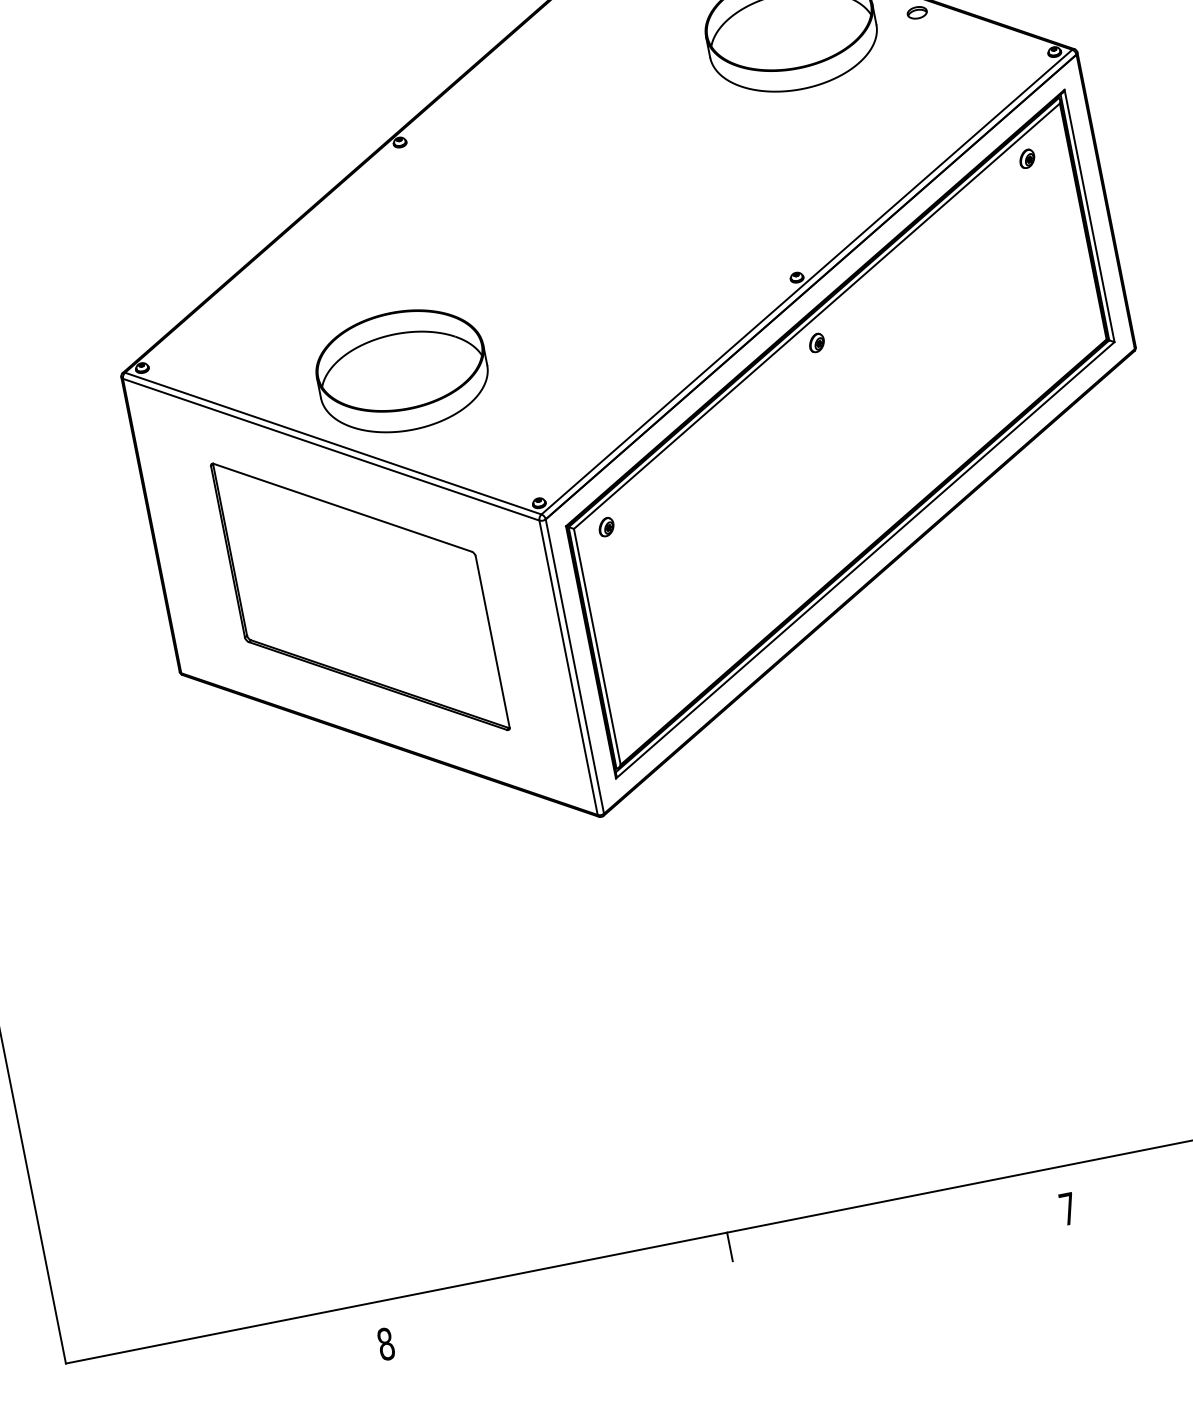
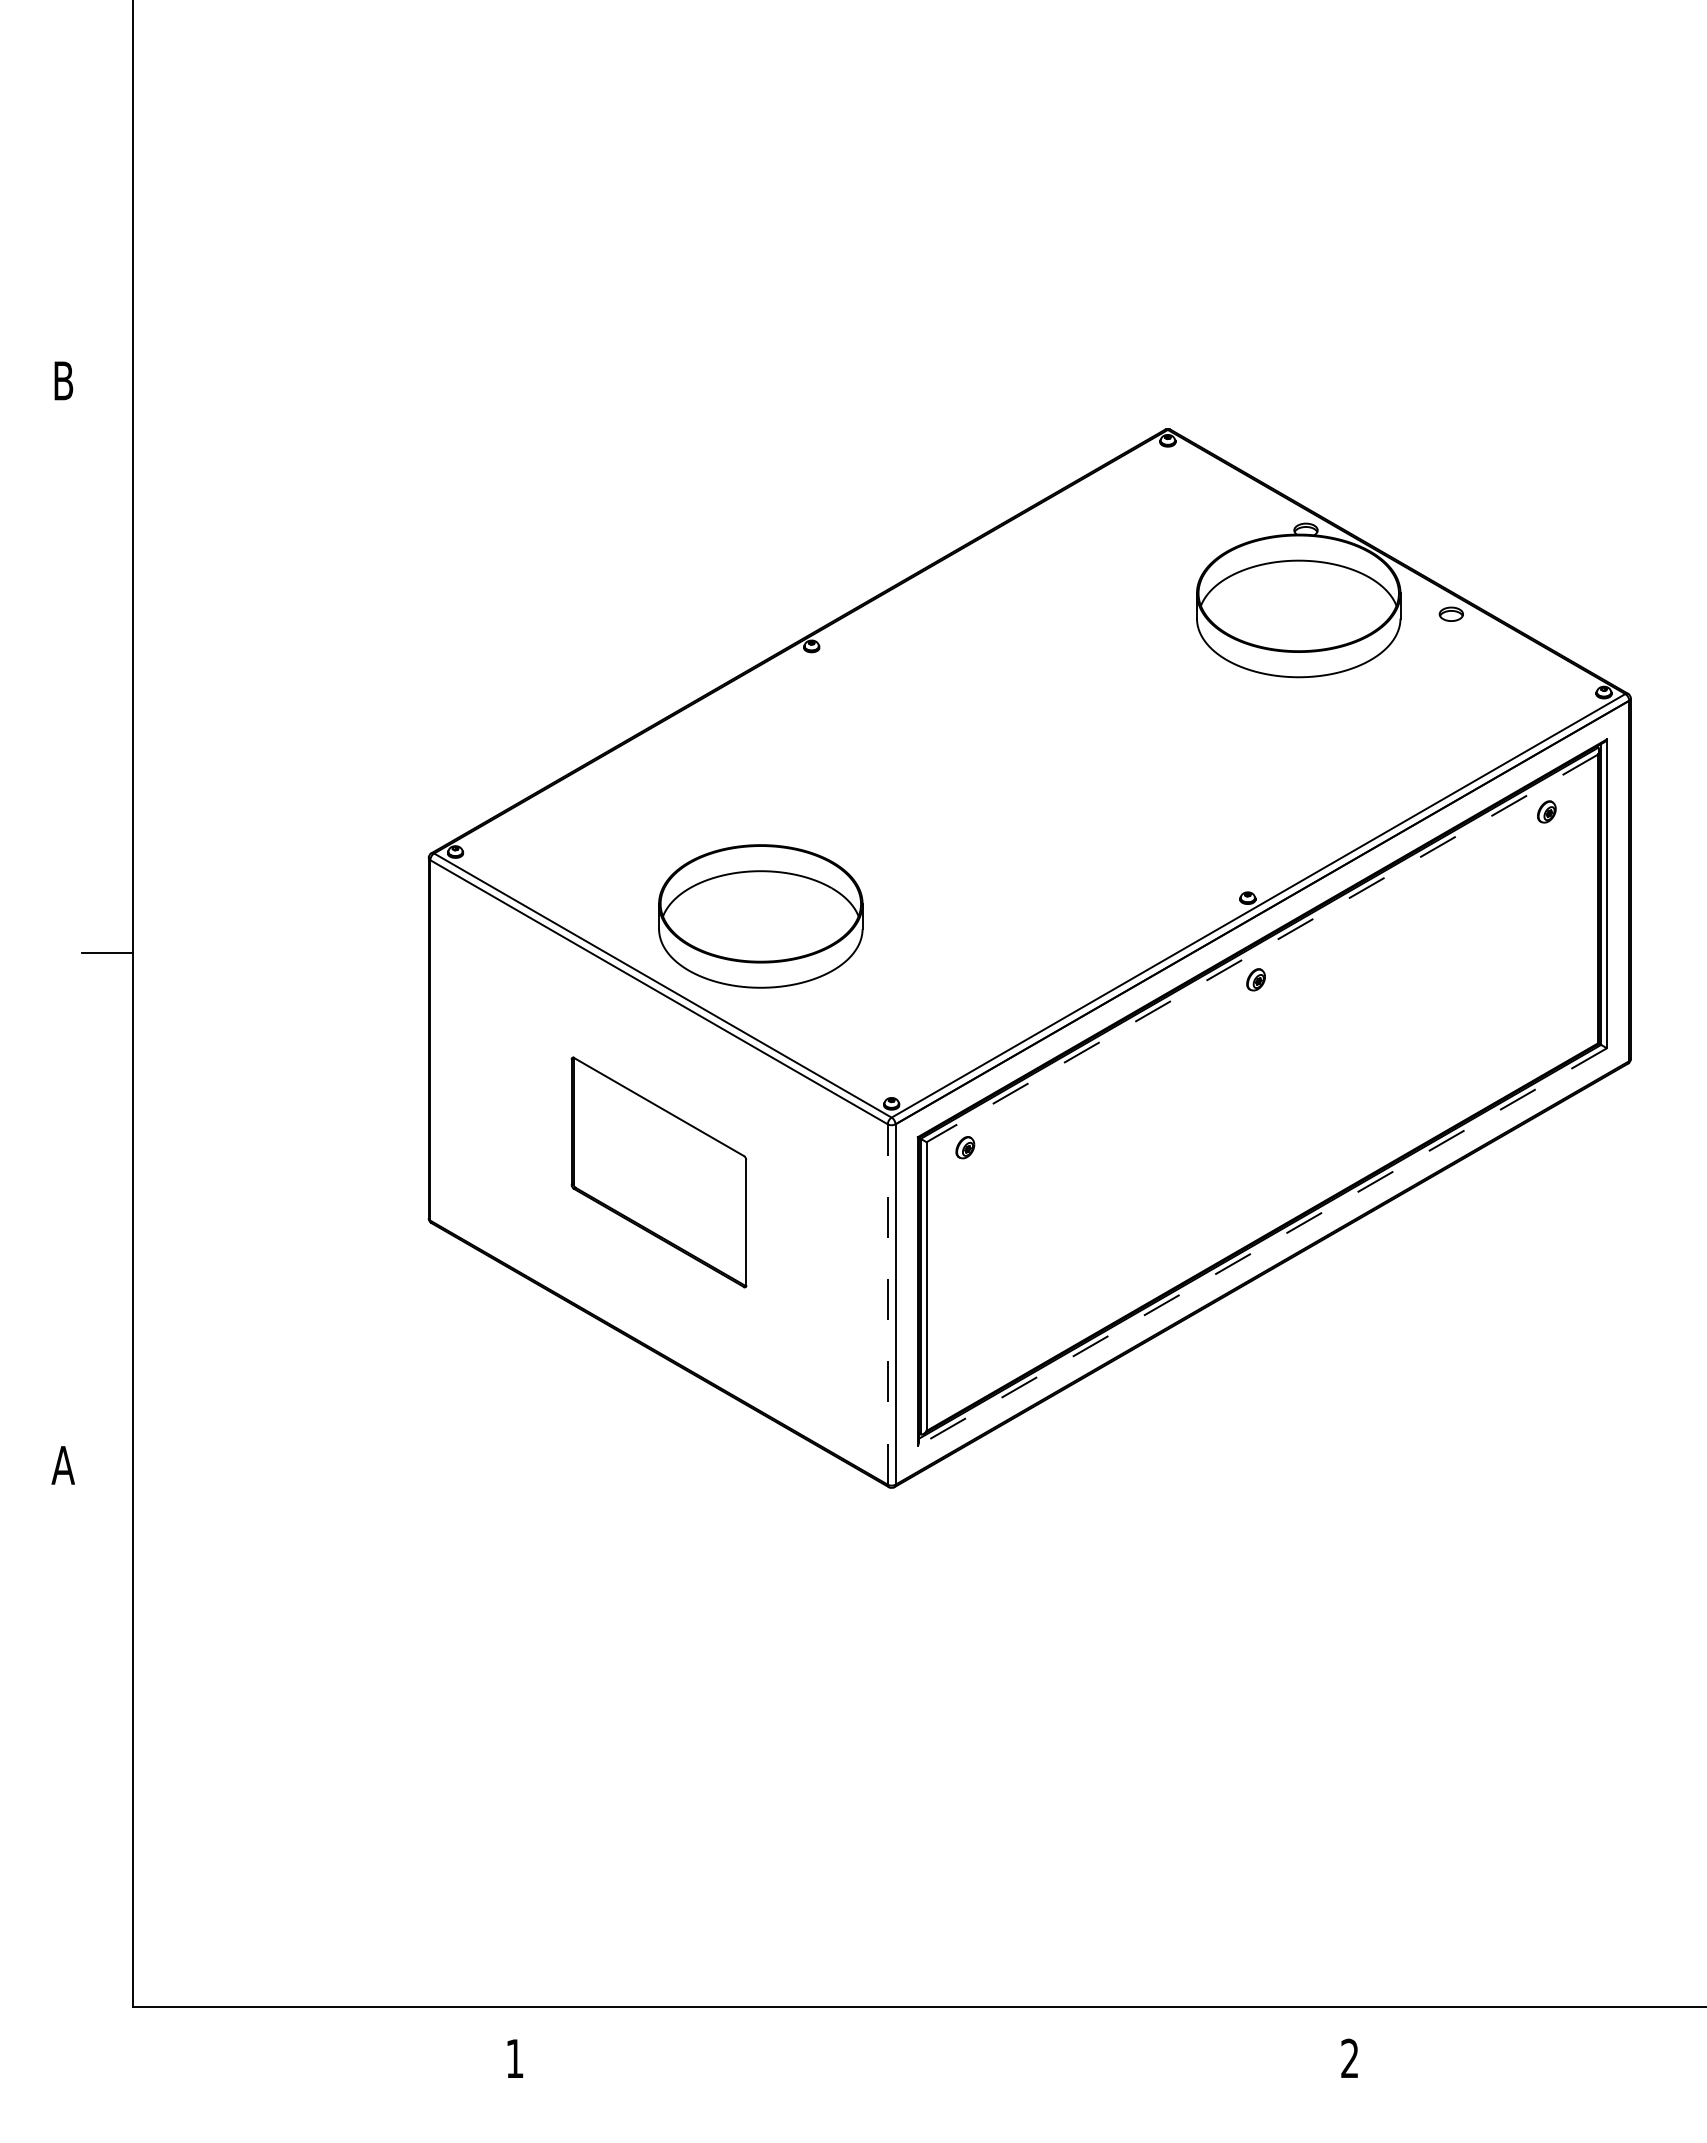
line: (817, 316) -> (1262, 948), solid -> dashed
line: (865, 560) -> (1262, 1247), solid -> dashed
part: (359, 597) -> (658, 1172), size x0.6
line: (568, 667) -> (887, 1304), solid -> dashed
text: (1067, 1208) -> (1349, 2057), 7 -> 2
line: (729, 1246) -> (942, 2023), removed
text: (385, 1344) -> (514, 2058), 8 -> 1

